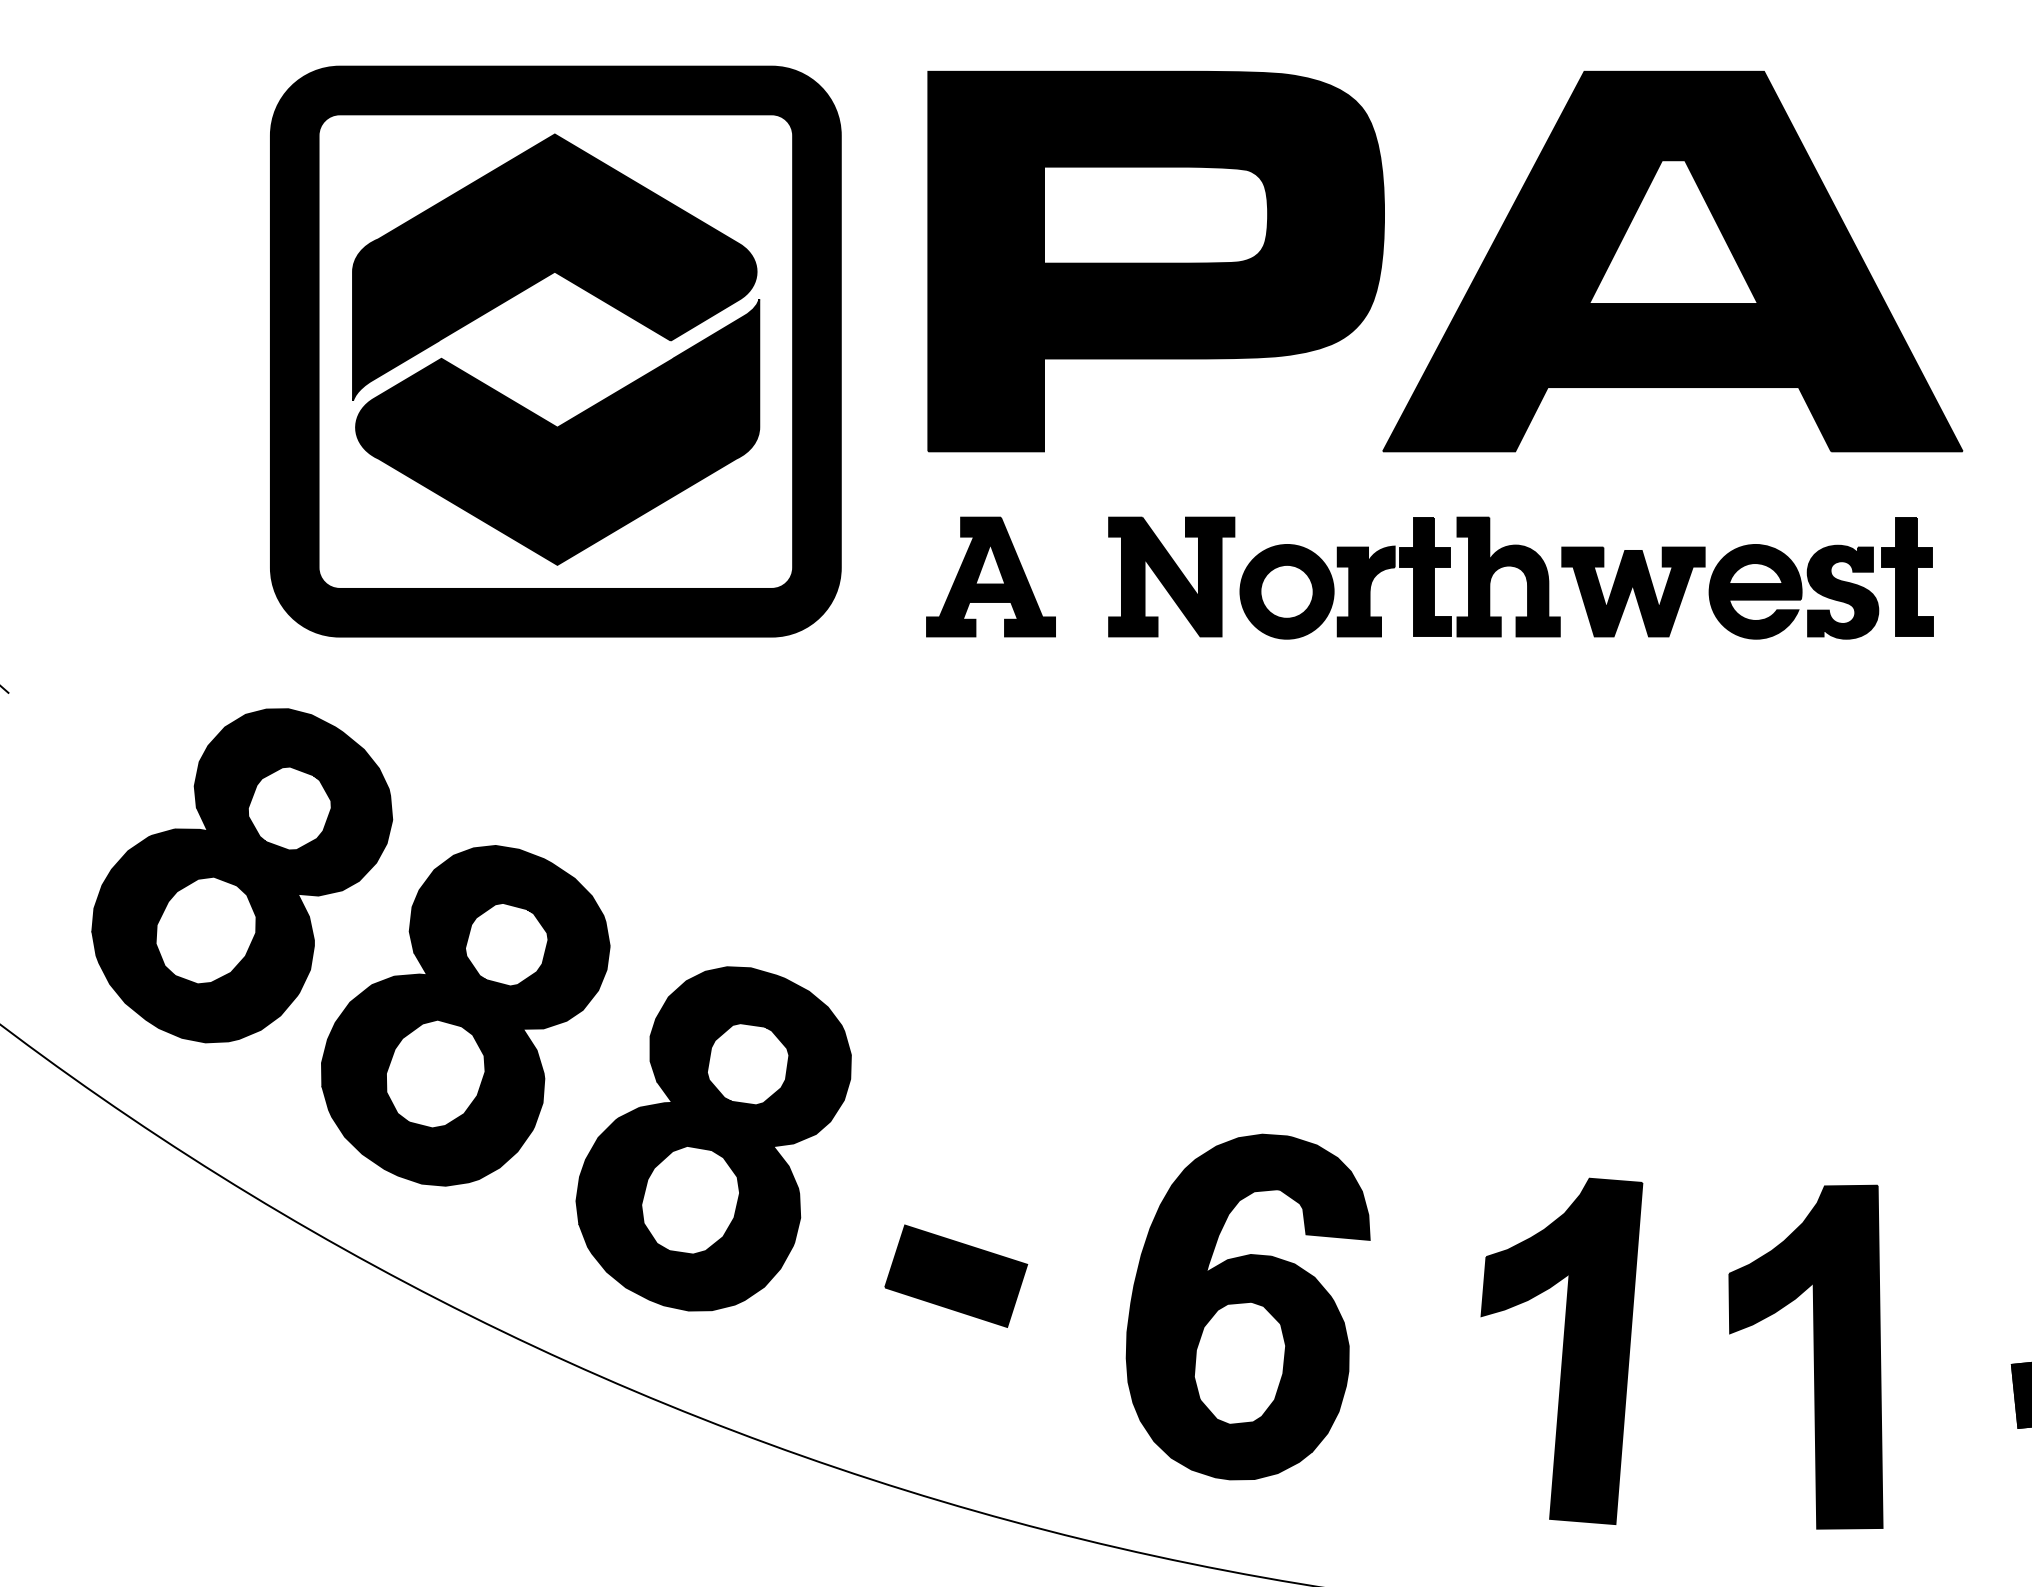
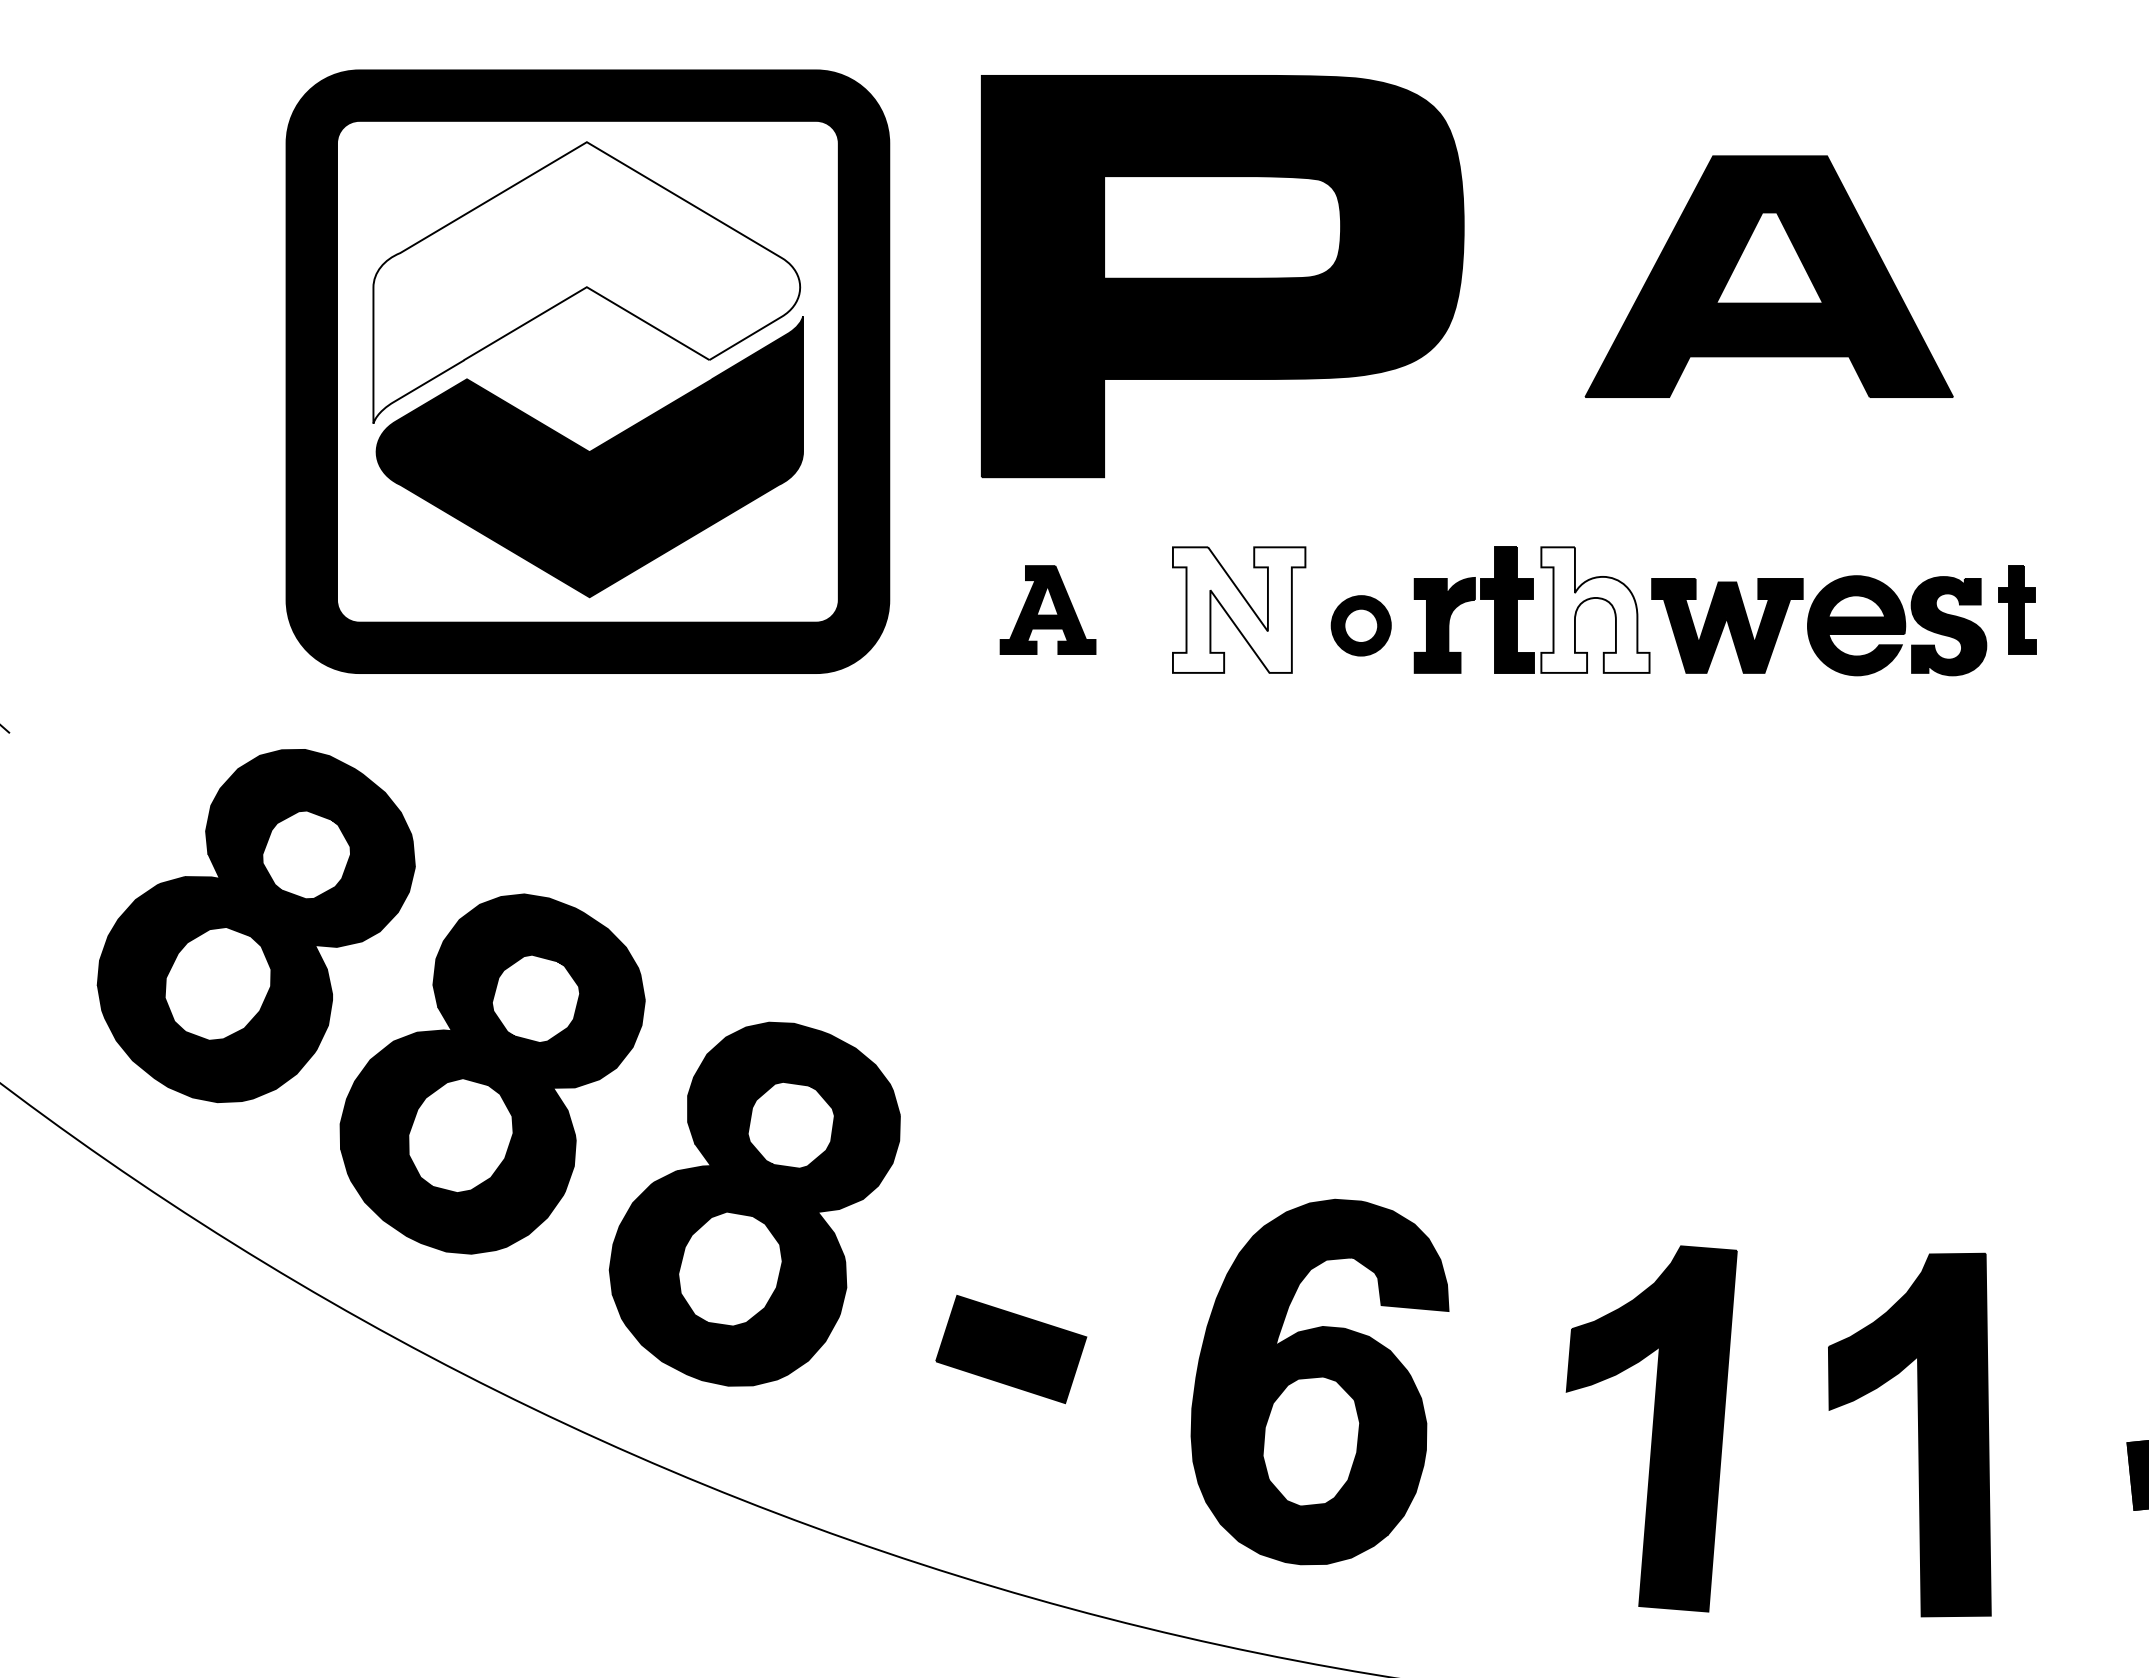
part: (1673, 261) -> (1769, 276), size x0.6
fill: (554, 267) -> (586, 282), removed
part: (990, 576) -> (1047, 609), size x0.7
fill: (1171, 576) -> (1238, 609), removed
fill: (1508, 576) -> (1595, 609), removed
part: (1907, 576) -> (2017, 609), size x0.7
part: (1287, 591) -> (1361, 625), size x0.6

